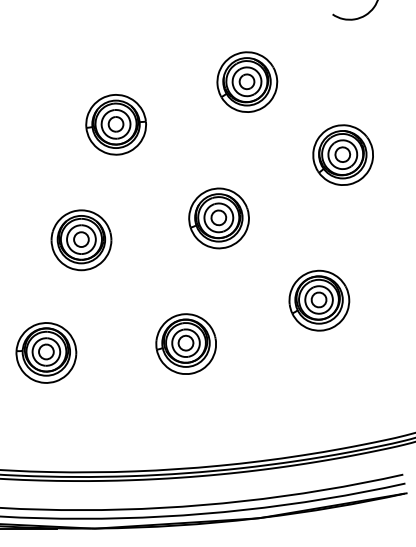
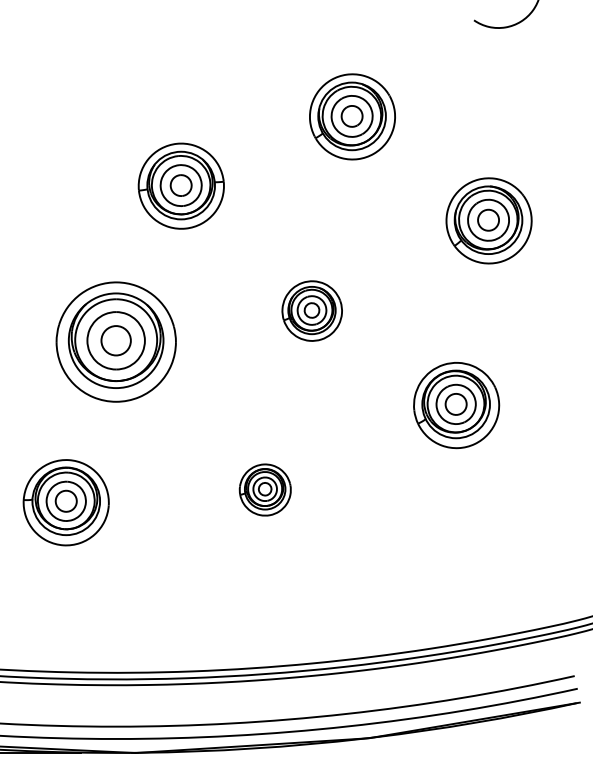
part: (115, 124) -> (180, 185), moved
part: (218, 218) -> (311, 311), size x0.7
part: (81, 240) -> (116, 342), size x1.4
part: (319, 300) -> (456, 405), moved
part: (185, 343) -> (264, 489), size x0.6

